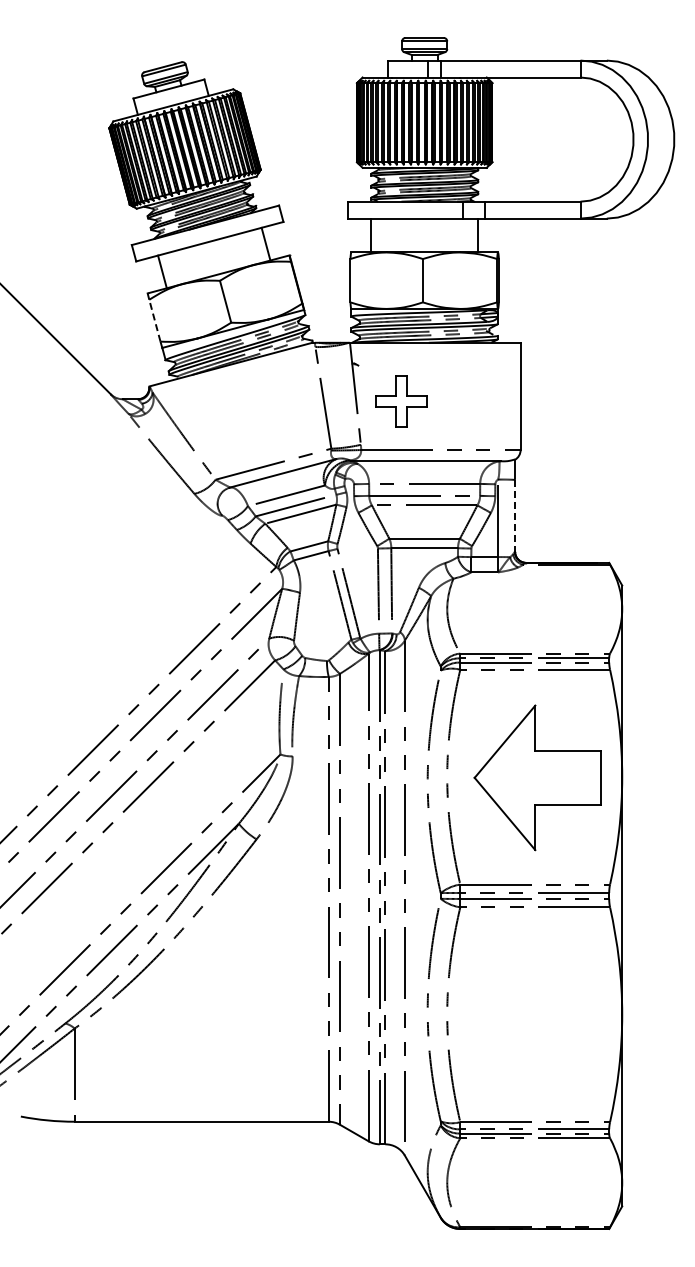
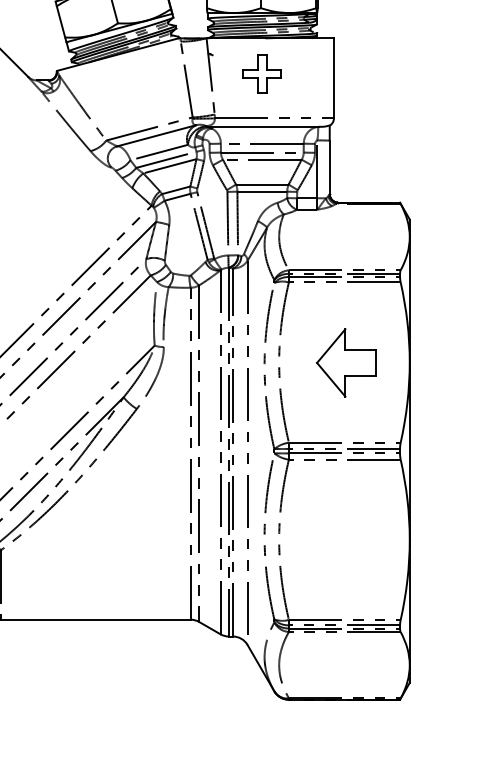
line: (154, 320) -> (60, 21), dashed -> solid
part: (401, 401) -> (262, 73), moved
line: (514, 515) -> (329, 167), dashed -> solid
part: (536, 777) -> (345, 362), size x0.62

